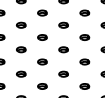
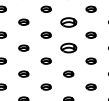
part: (63, 24) -> (68, 21), size x1.6
part: (63, 49) -> (68, 47), size x1.6

